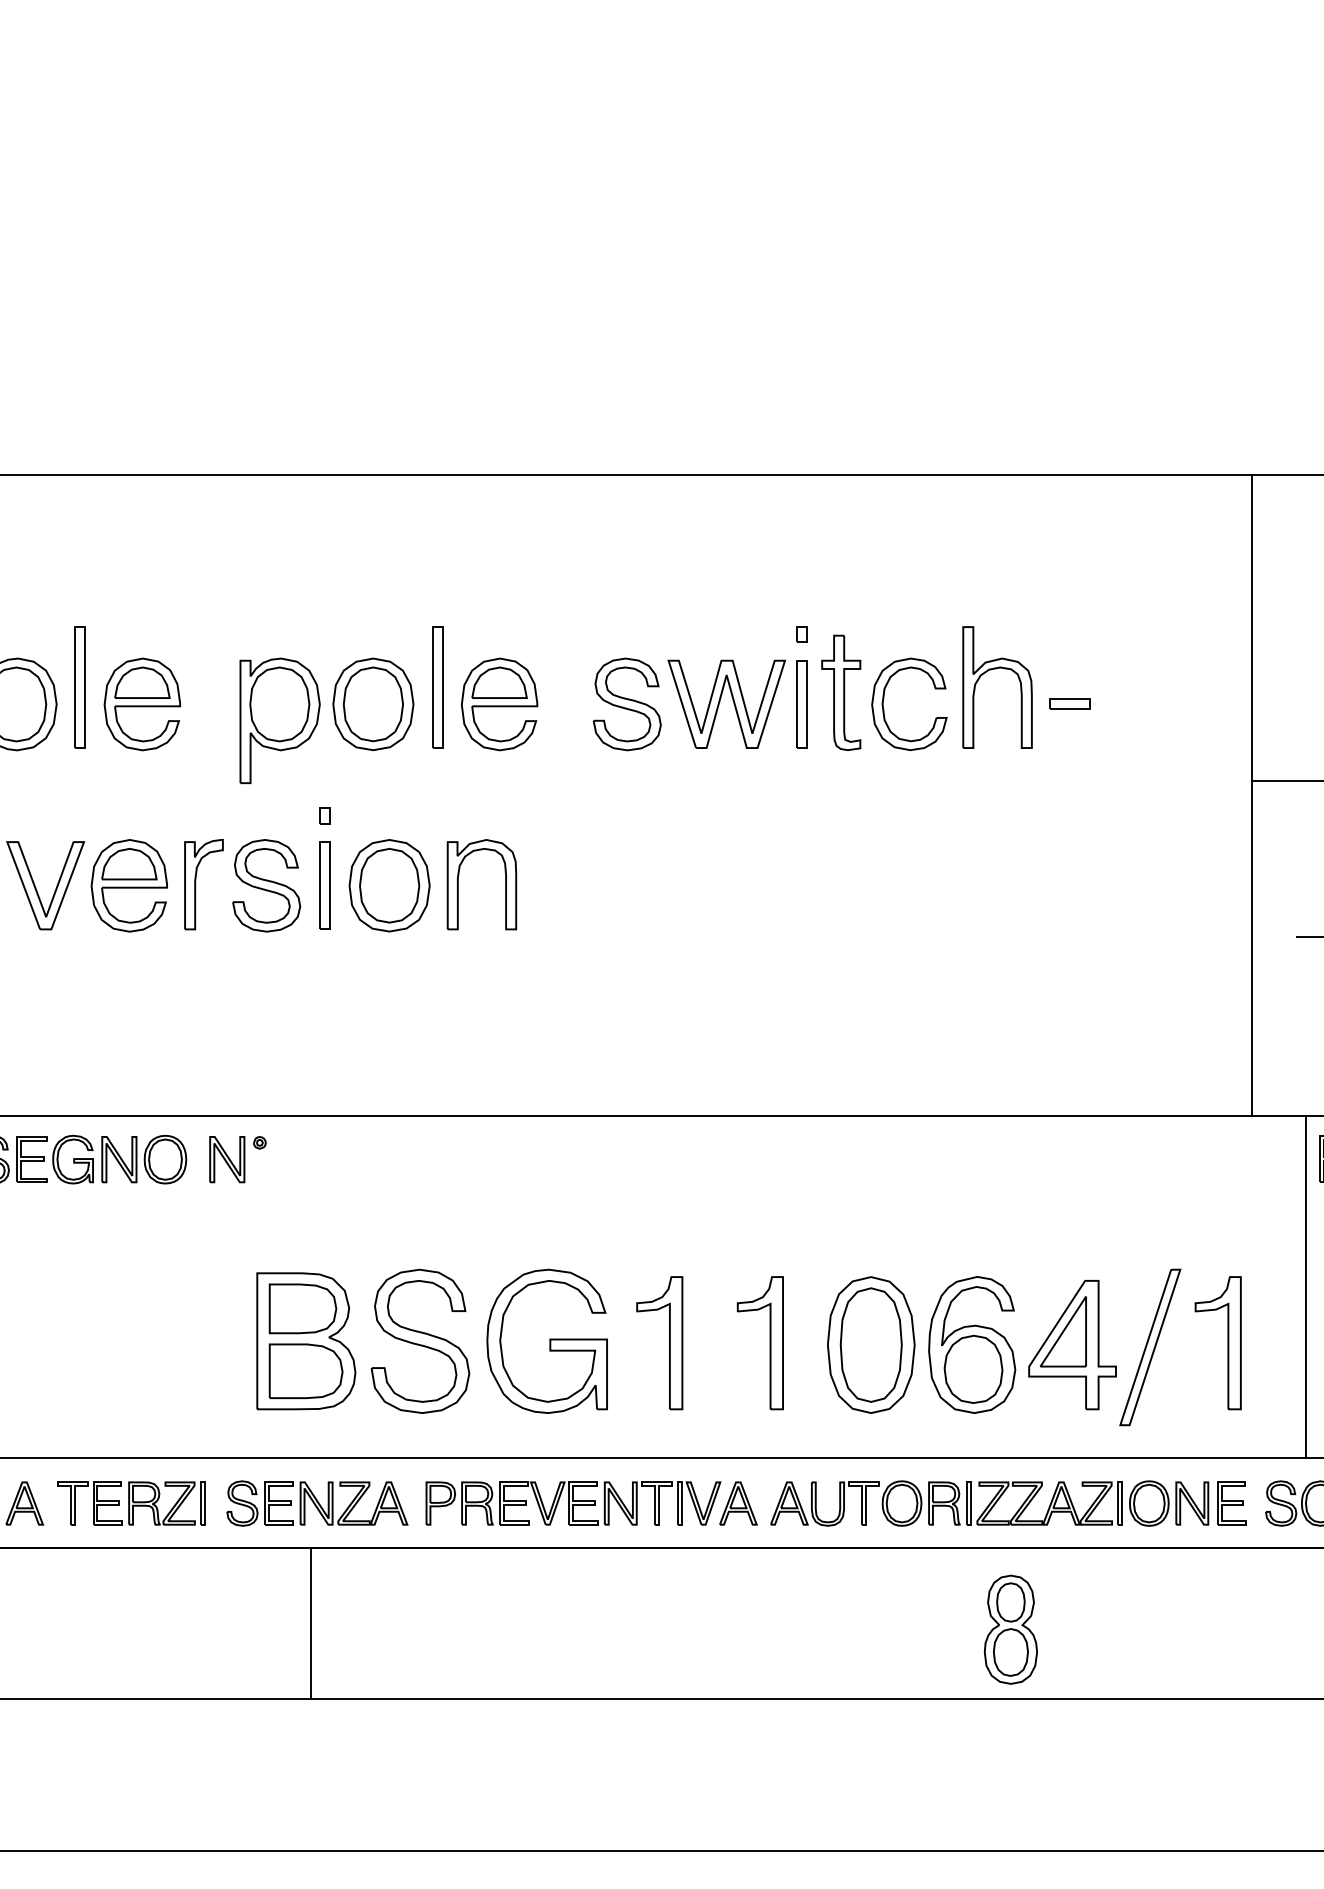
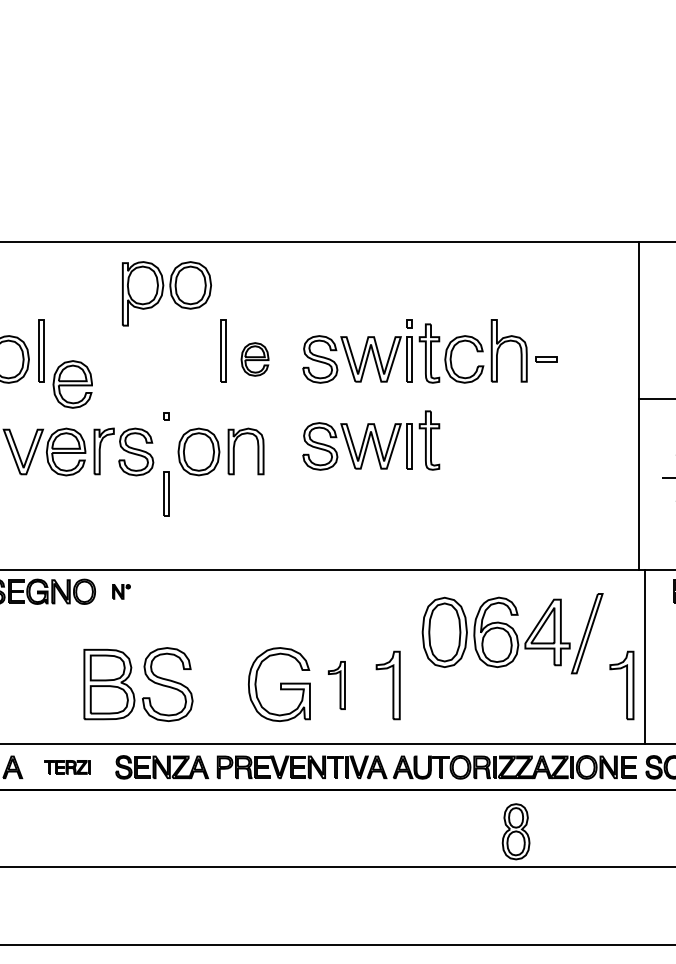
part: (141, 704) -> (72, 384), moved
part: (498, 704) -> (254, 359), size x0.7
part: (326, 720) -> (166, 293), moved
part: (727, 863) -> (371, 440), added
part: (326, 884) -> (166, 493), moved
part: (237, 1159) -> (121, 591), size x0.6
line: (1305, 1286) -> (644, 656), moved
part: (659, 1343) -> (336, 685), size x0.7
part: (1003, 1347) -> (512, 633), moved
part: (351, 1351) -> (132, 689), moved
part: (132, 1503) -> (67, 767), size x0.6
line: (310, 1623) -> (158, 828), removed

